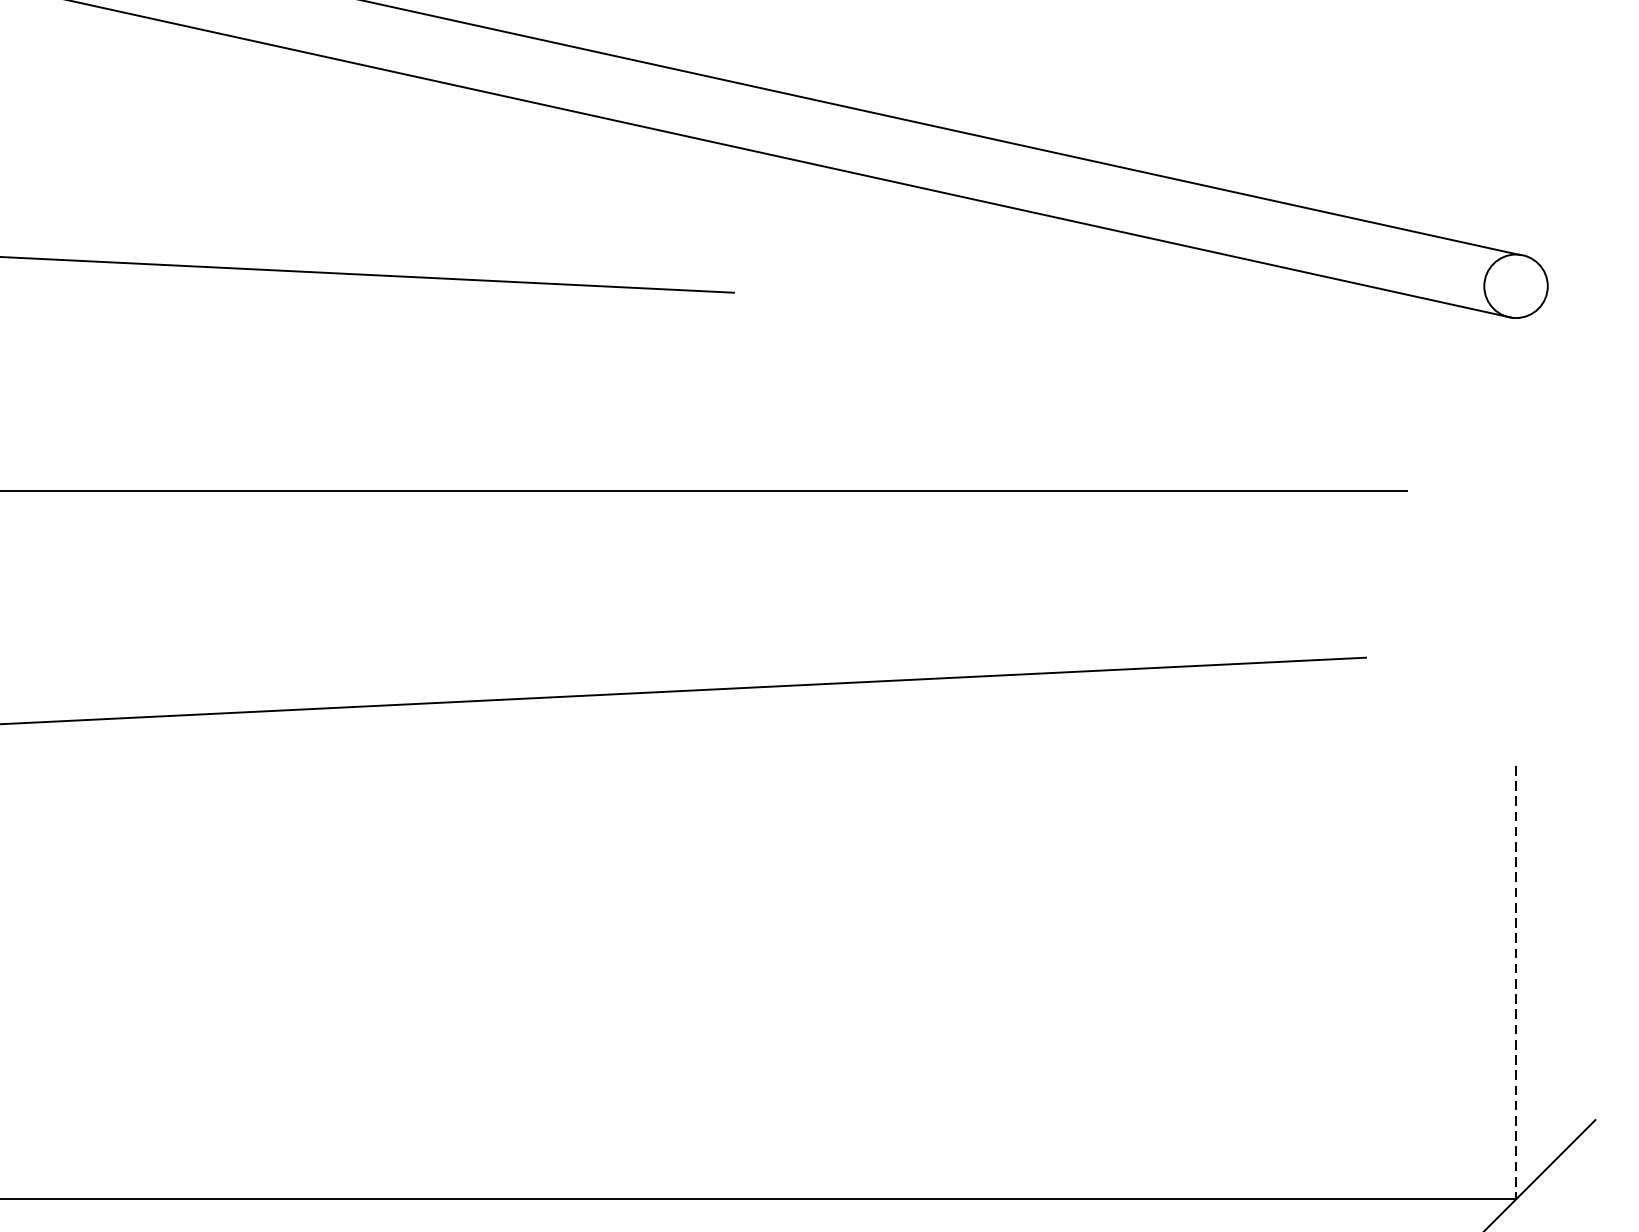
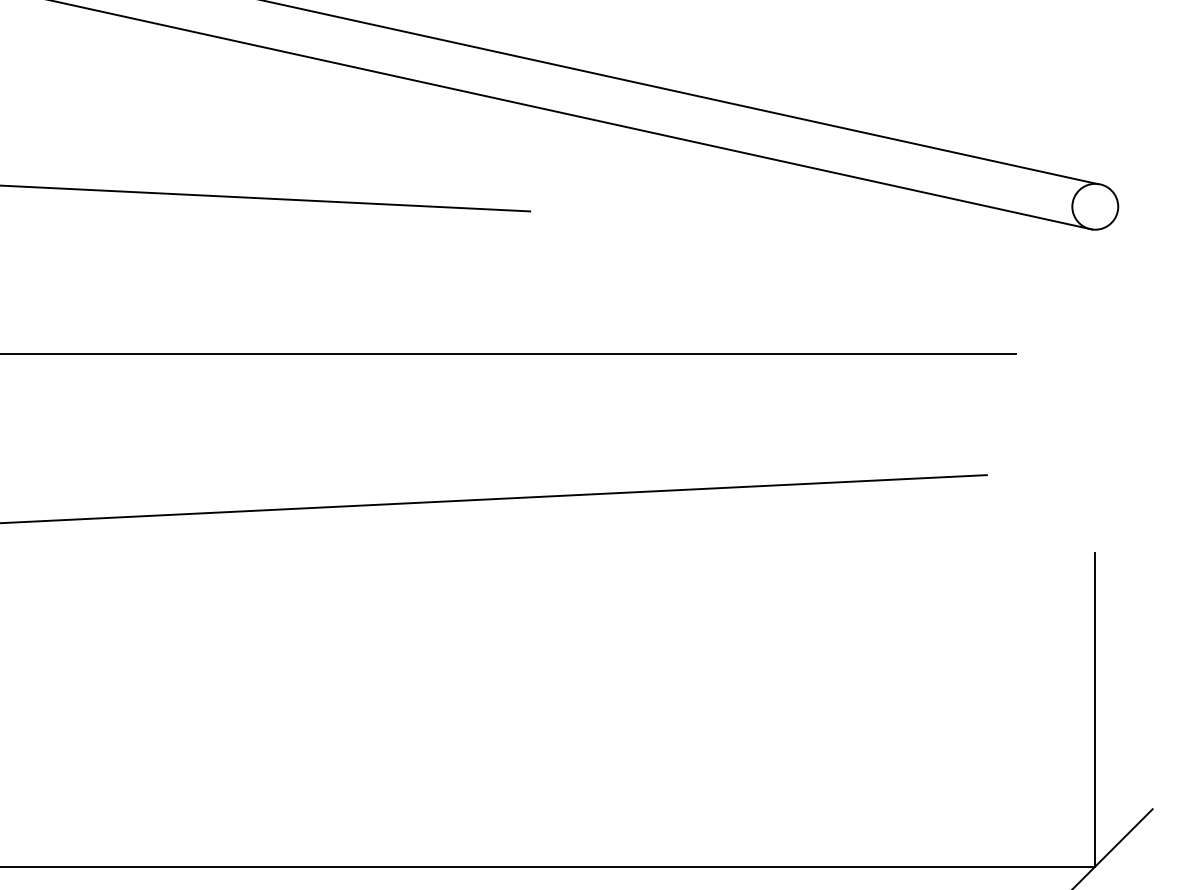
line: (1516, 982) -> (1095, 709), dashed -> solid

